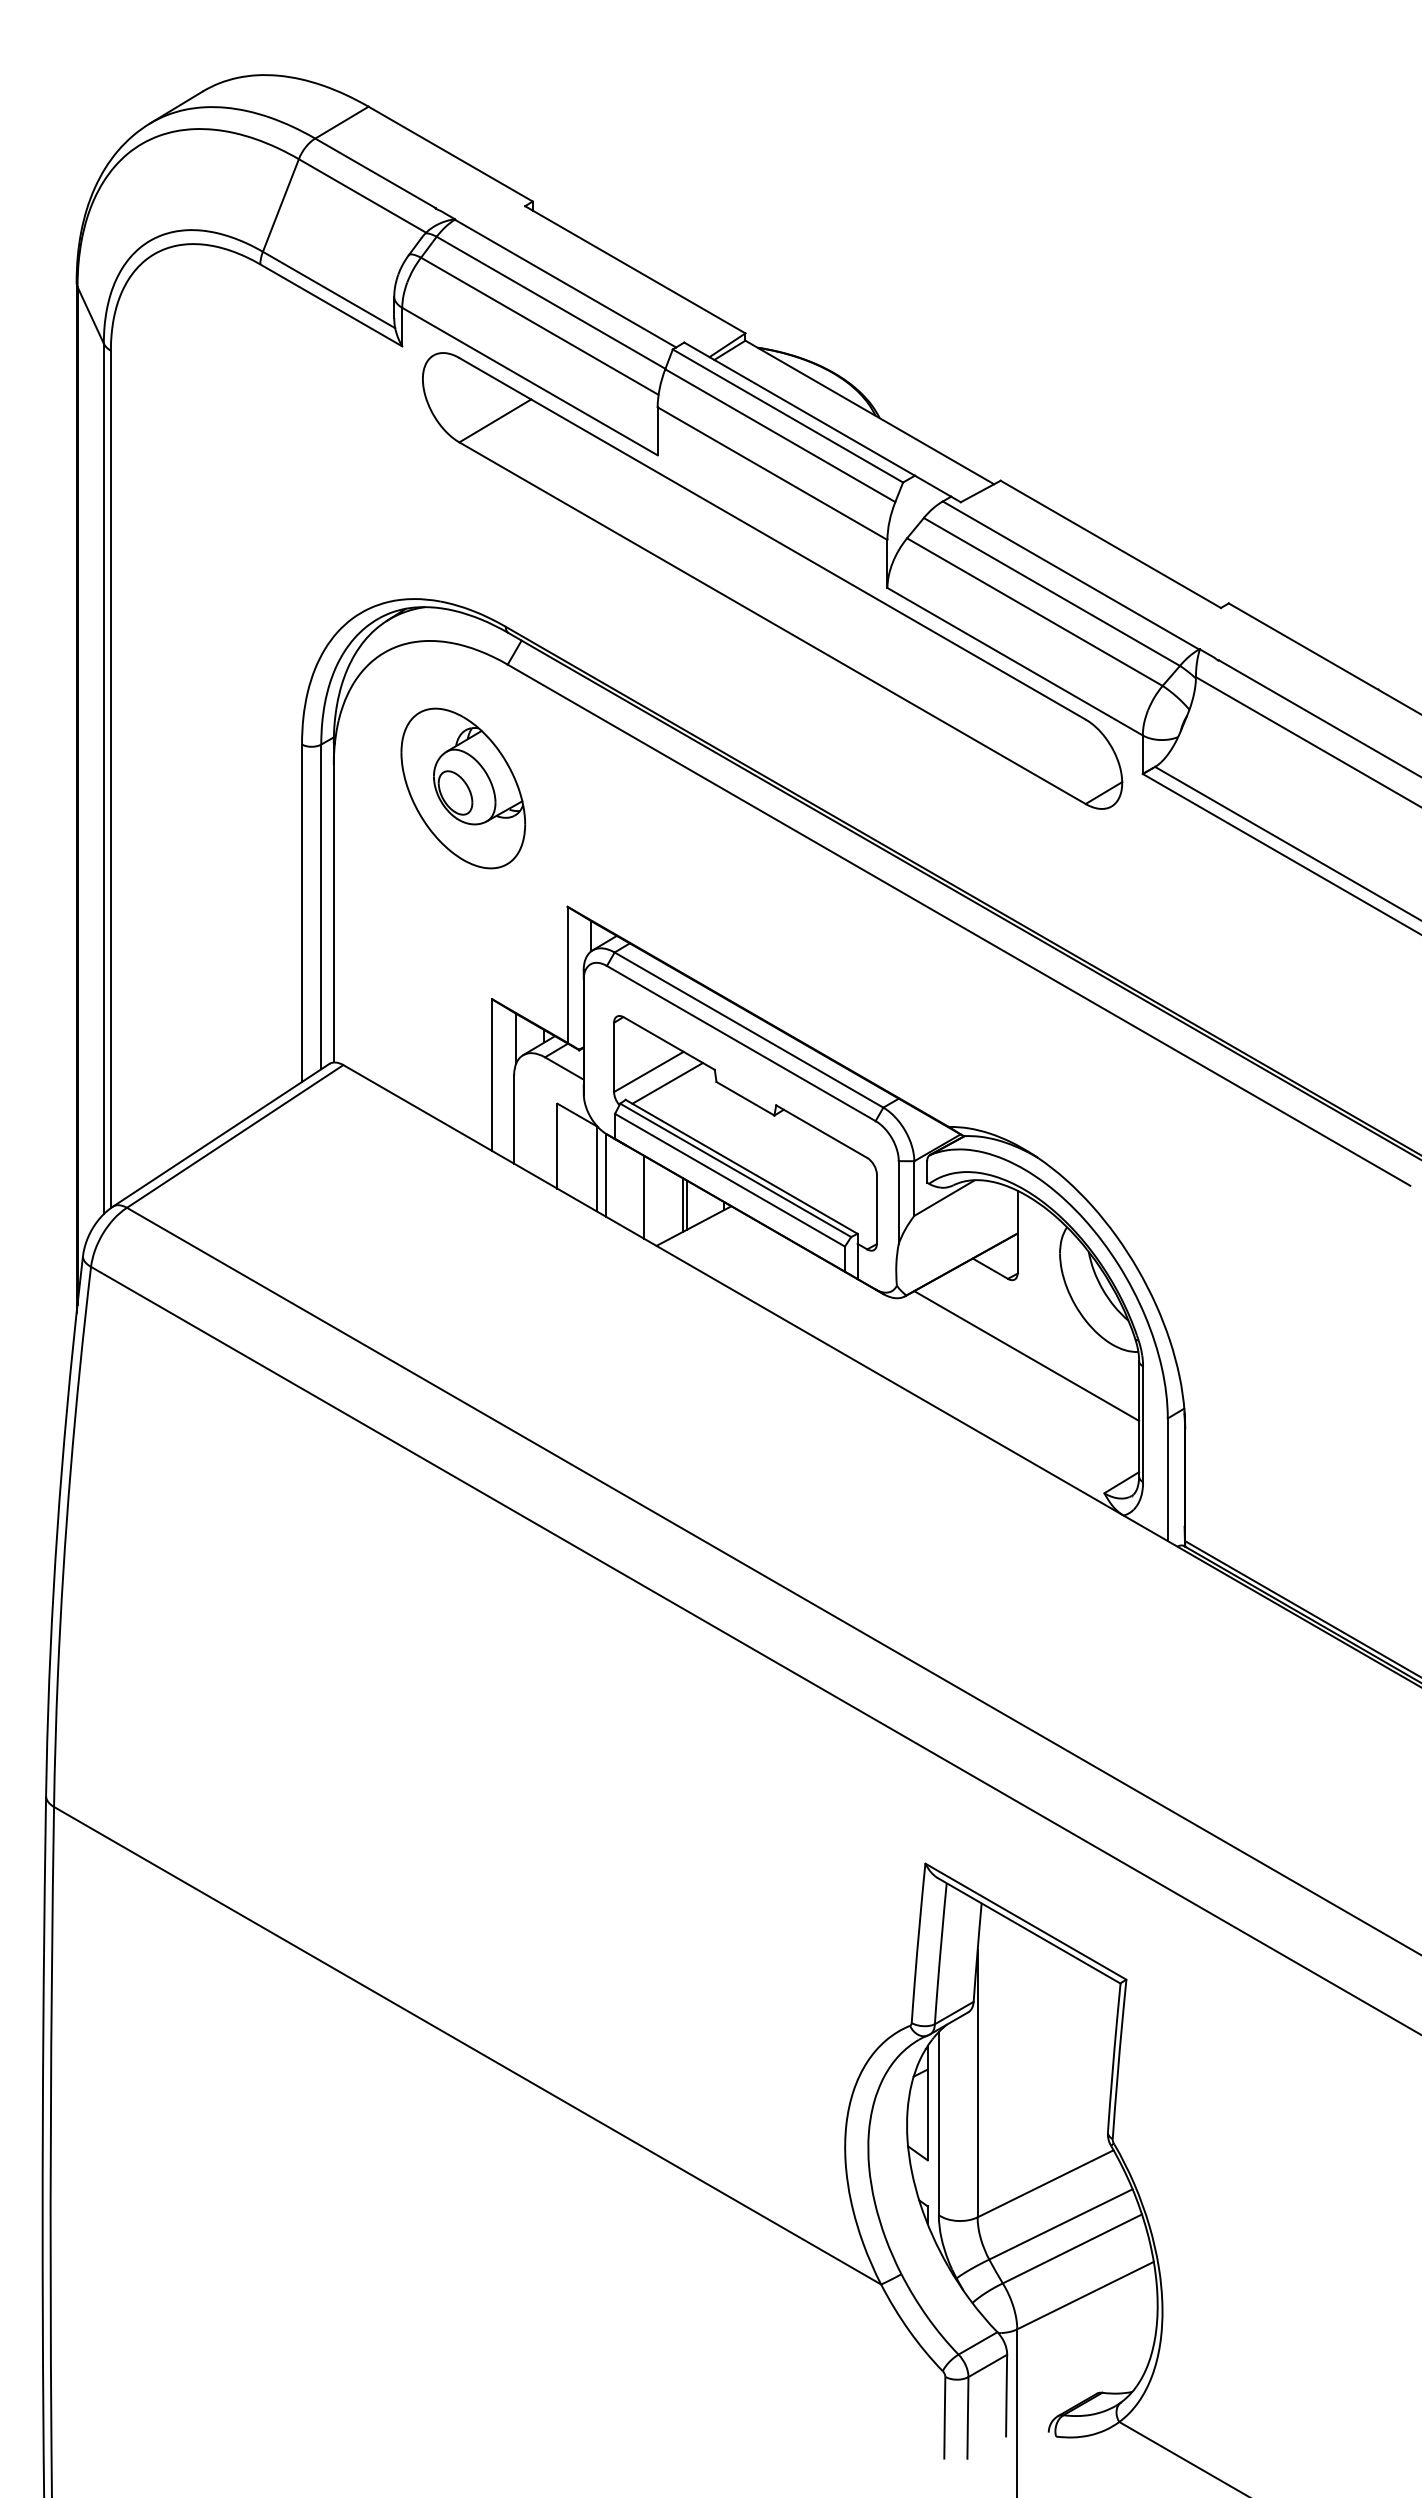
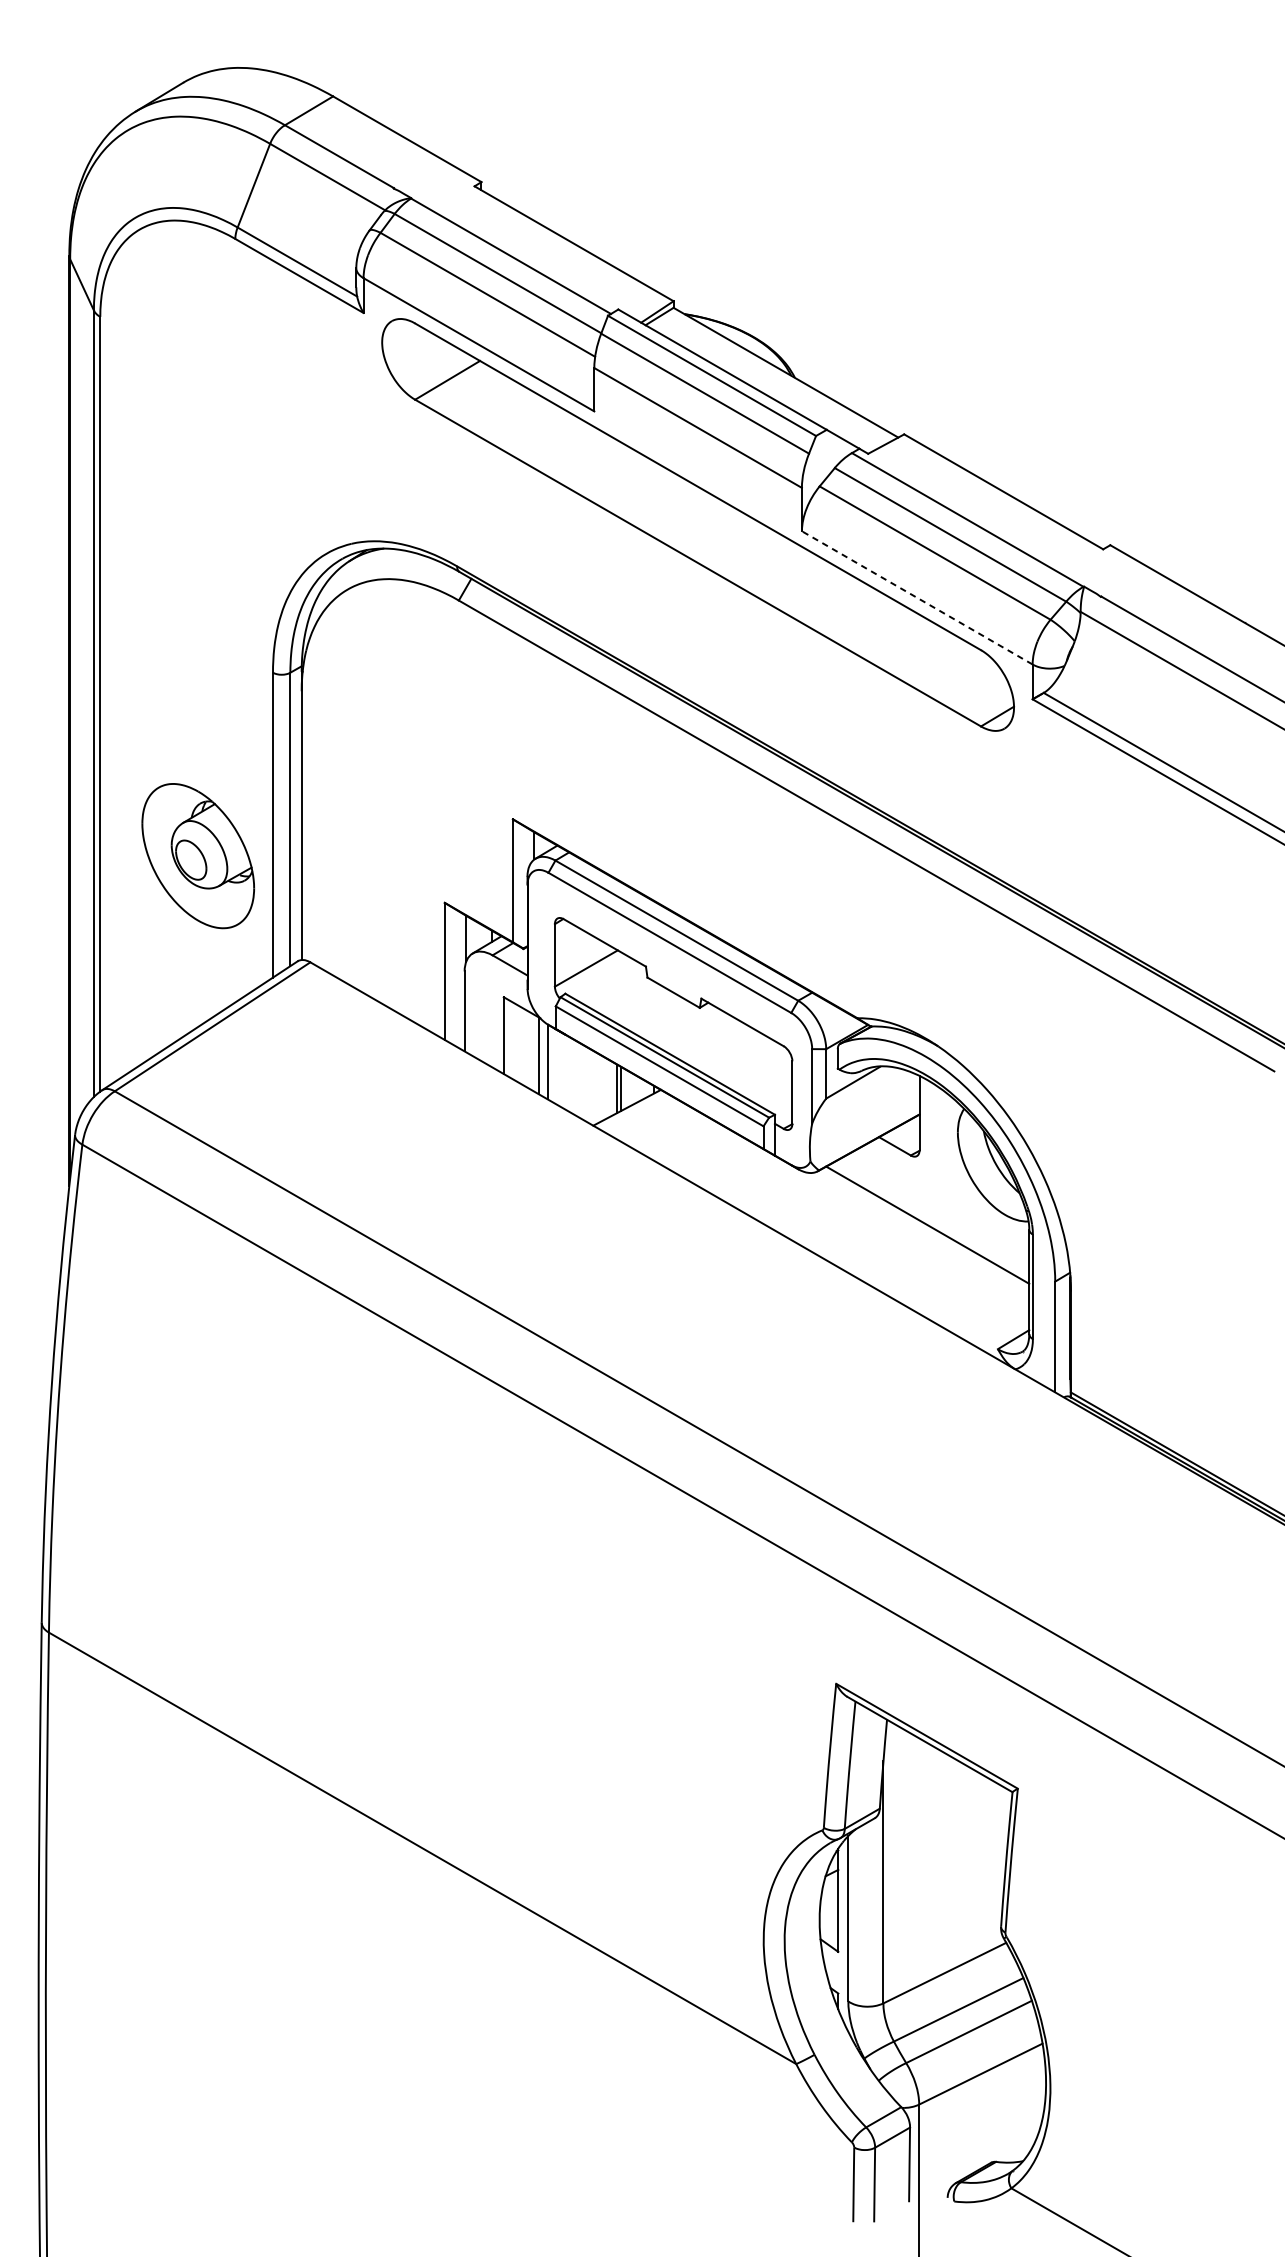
line: (1014, 661) -> (916, 597), solid -> dashed
part: (463, 788) -> (198, 856), moved
line: (667, 1083) -> (603, 978), removed
line: (644, 1197) -> (582, 1081), removed

